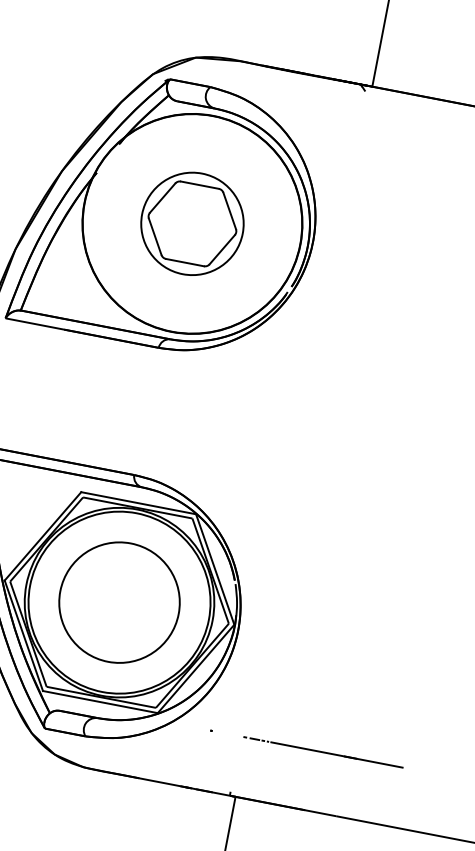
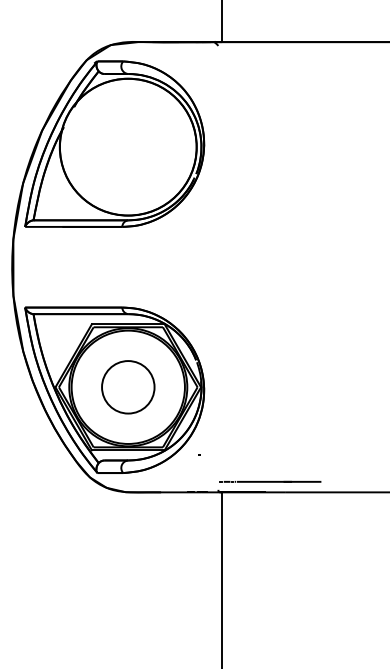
part: (192, 222) -> (128, 146), removed
circle: (118, 601) -> (127, 386), size x0.7
line: (323, 751) -> (270, 481), moved

